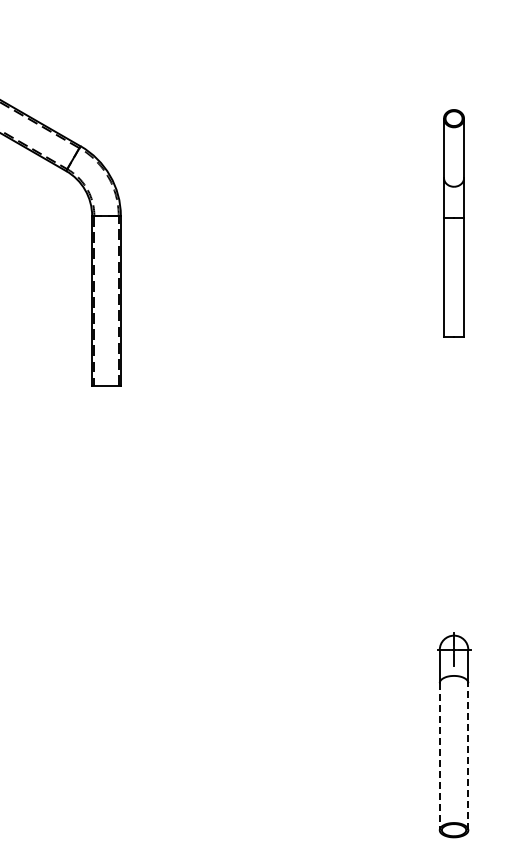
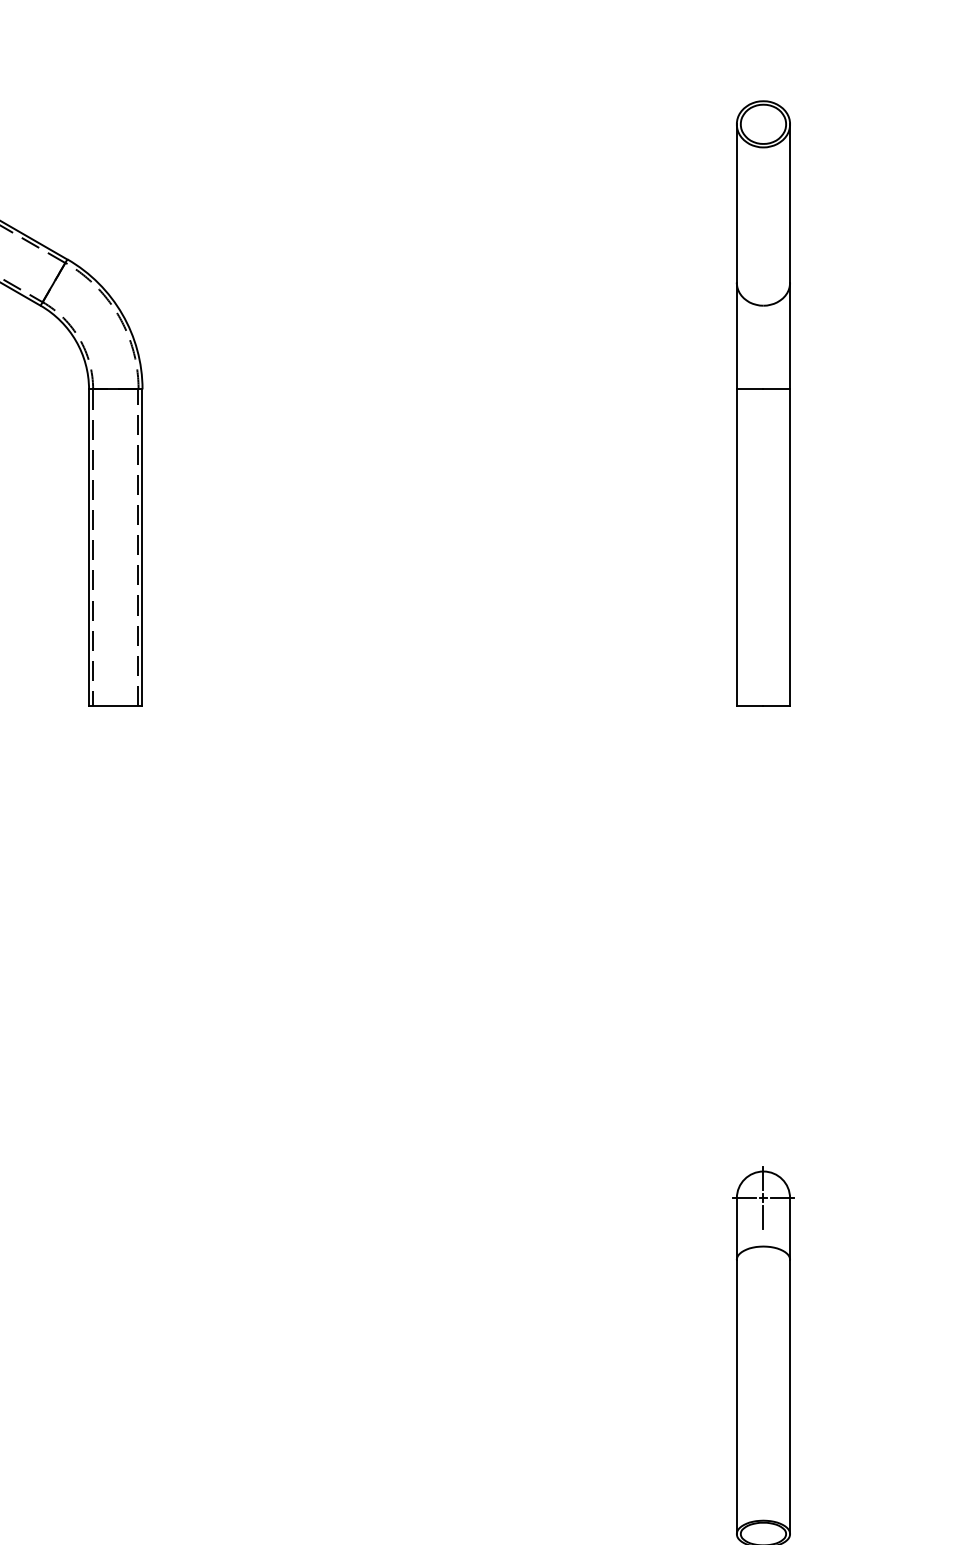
part: (453, 223) -> (762, 403), size x1.43
line: (439, 756) -> (736, 1396), dashed -> solid
line: (468, 756) -> (790, 1396), dashed -> solid

